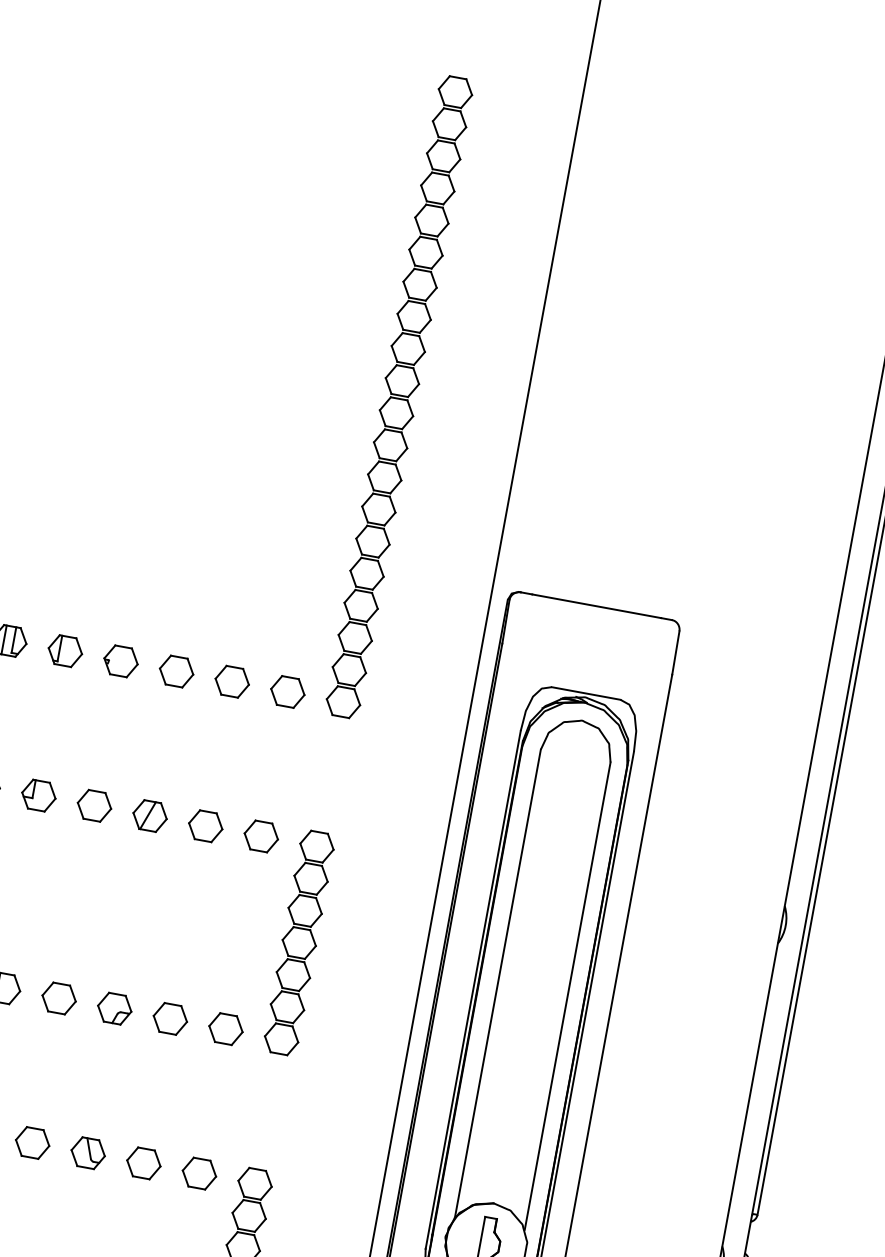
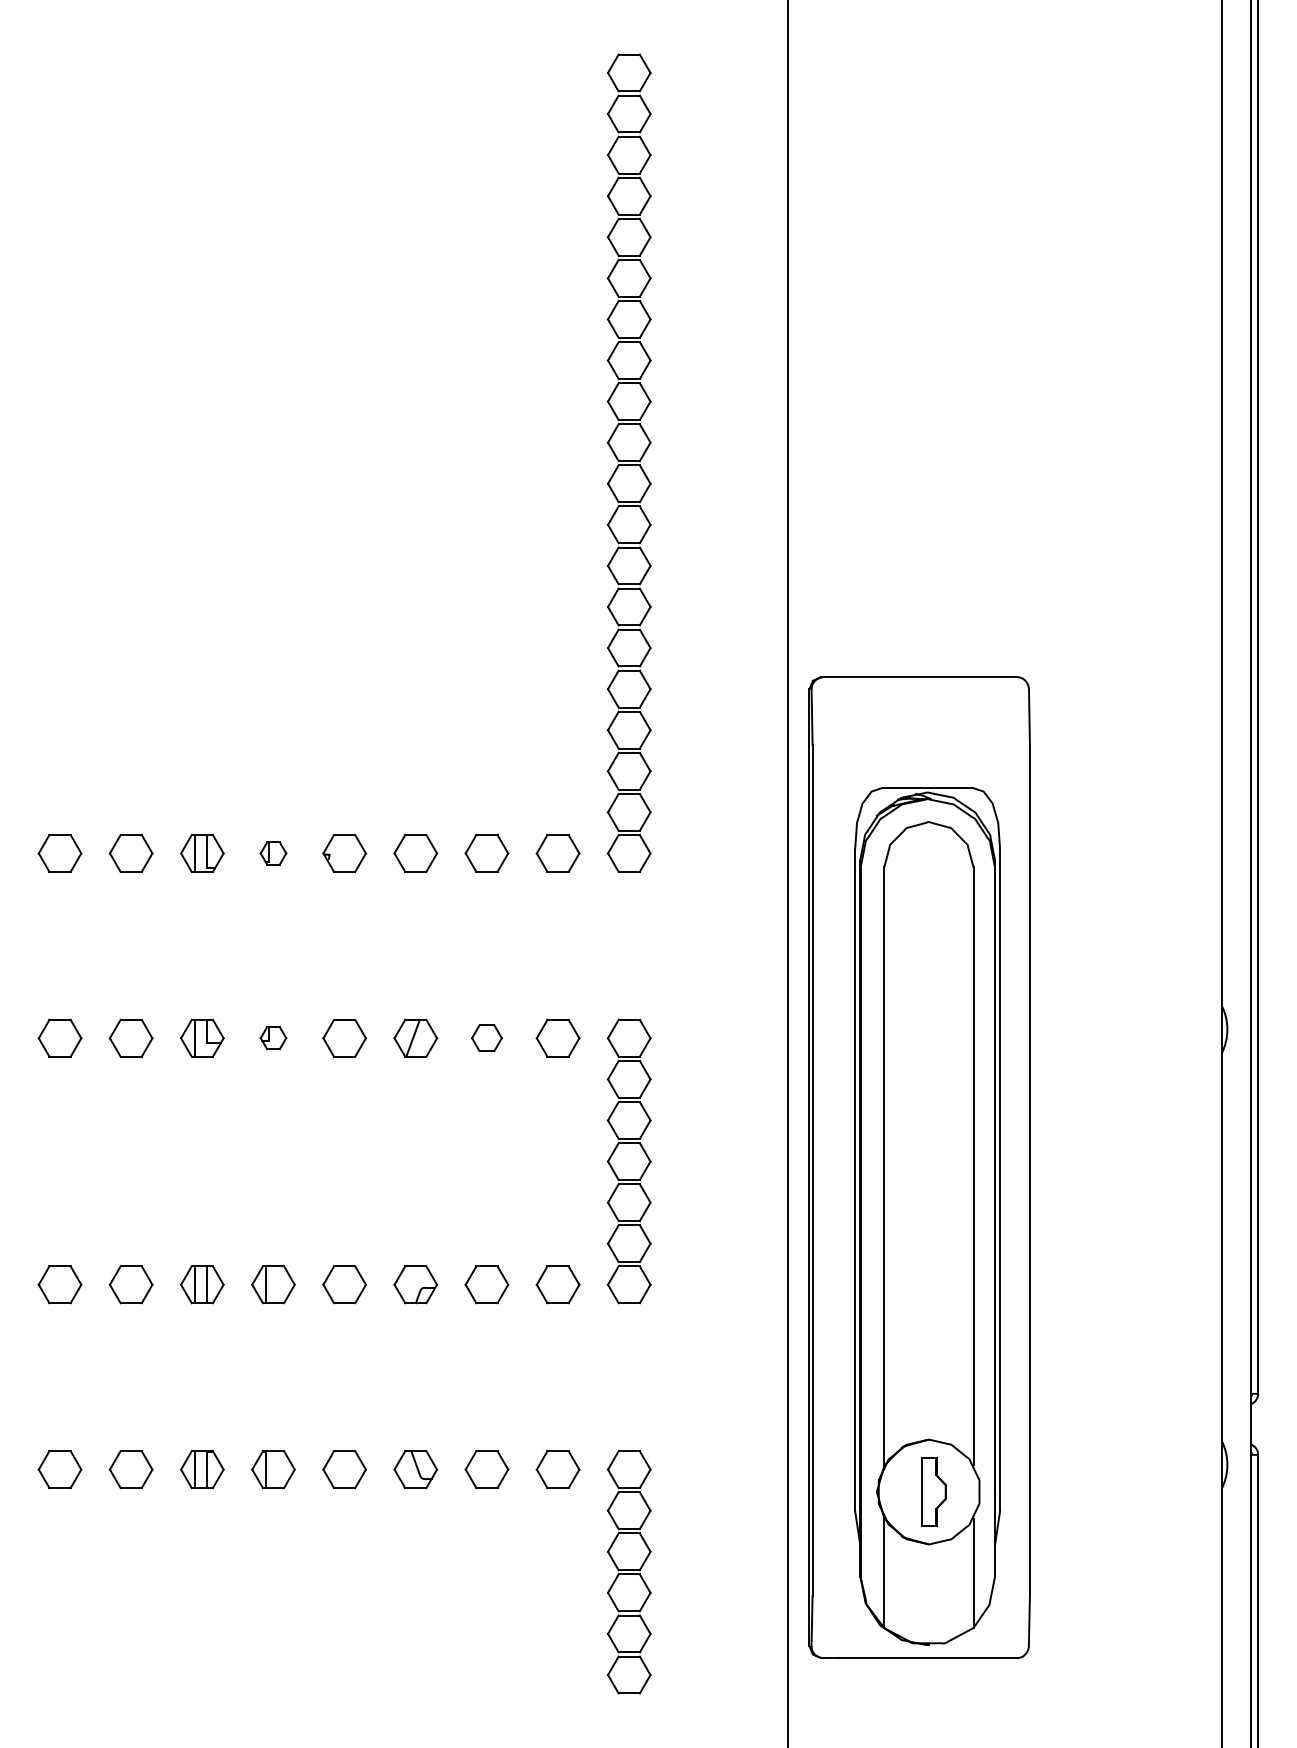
part: (65, 651) -> (273, 853), size x0.6
part: (39, 795) -> (273, 1037), size x0.6
part: (205, 825) -> (486, 1037), size x0.7

